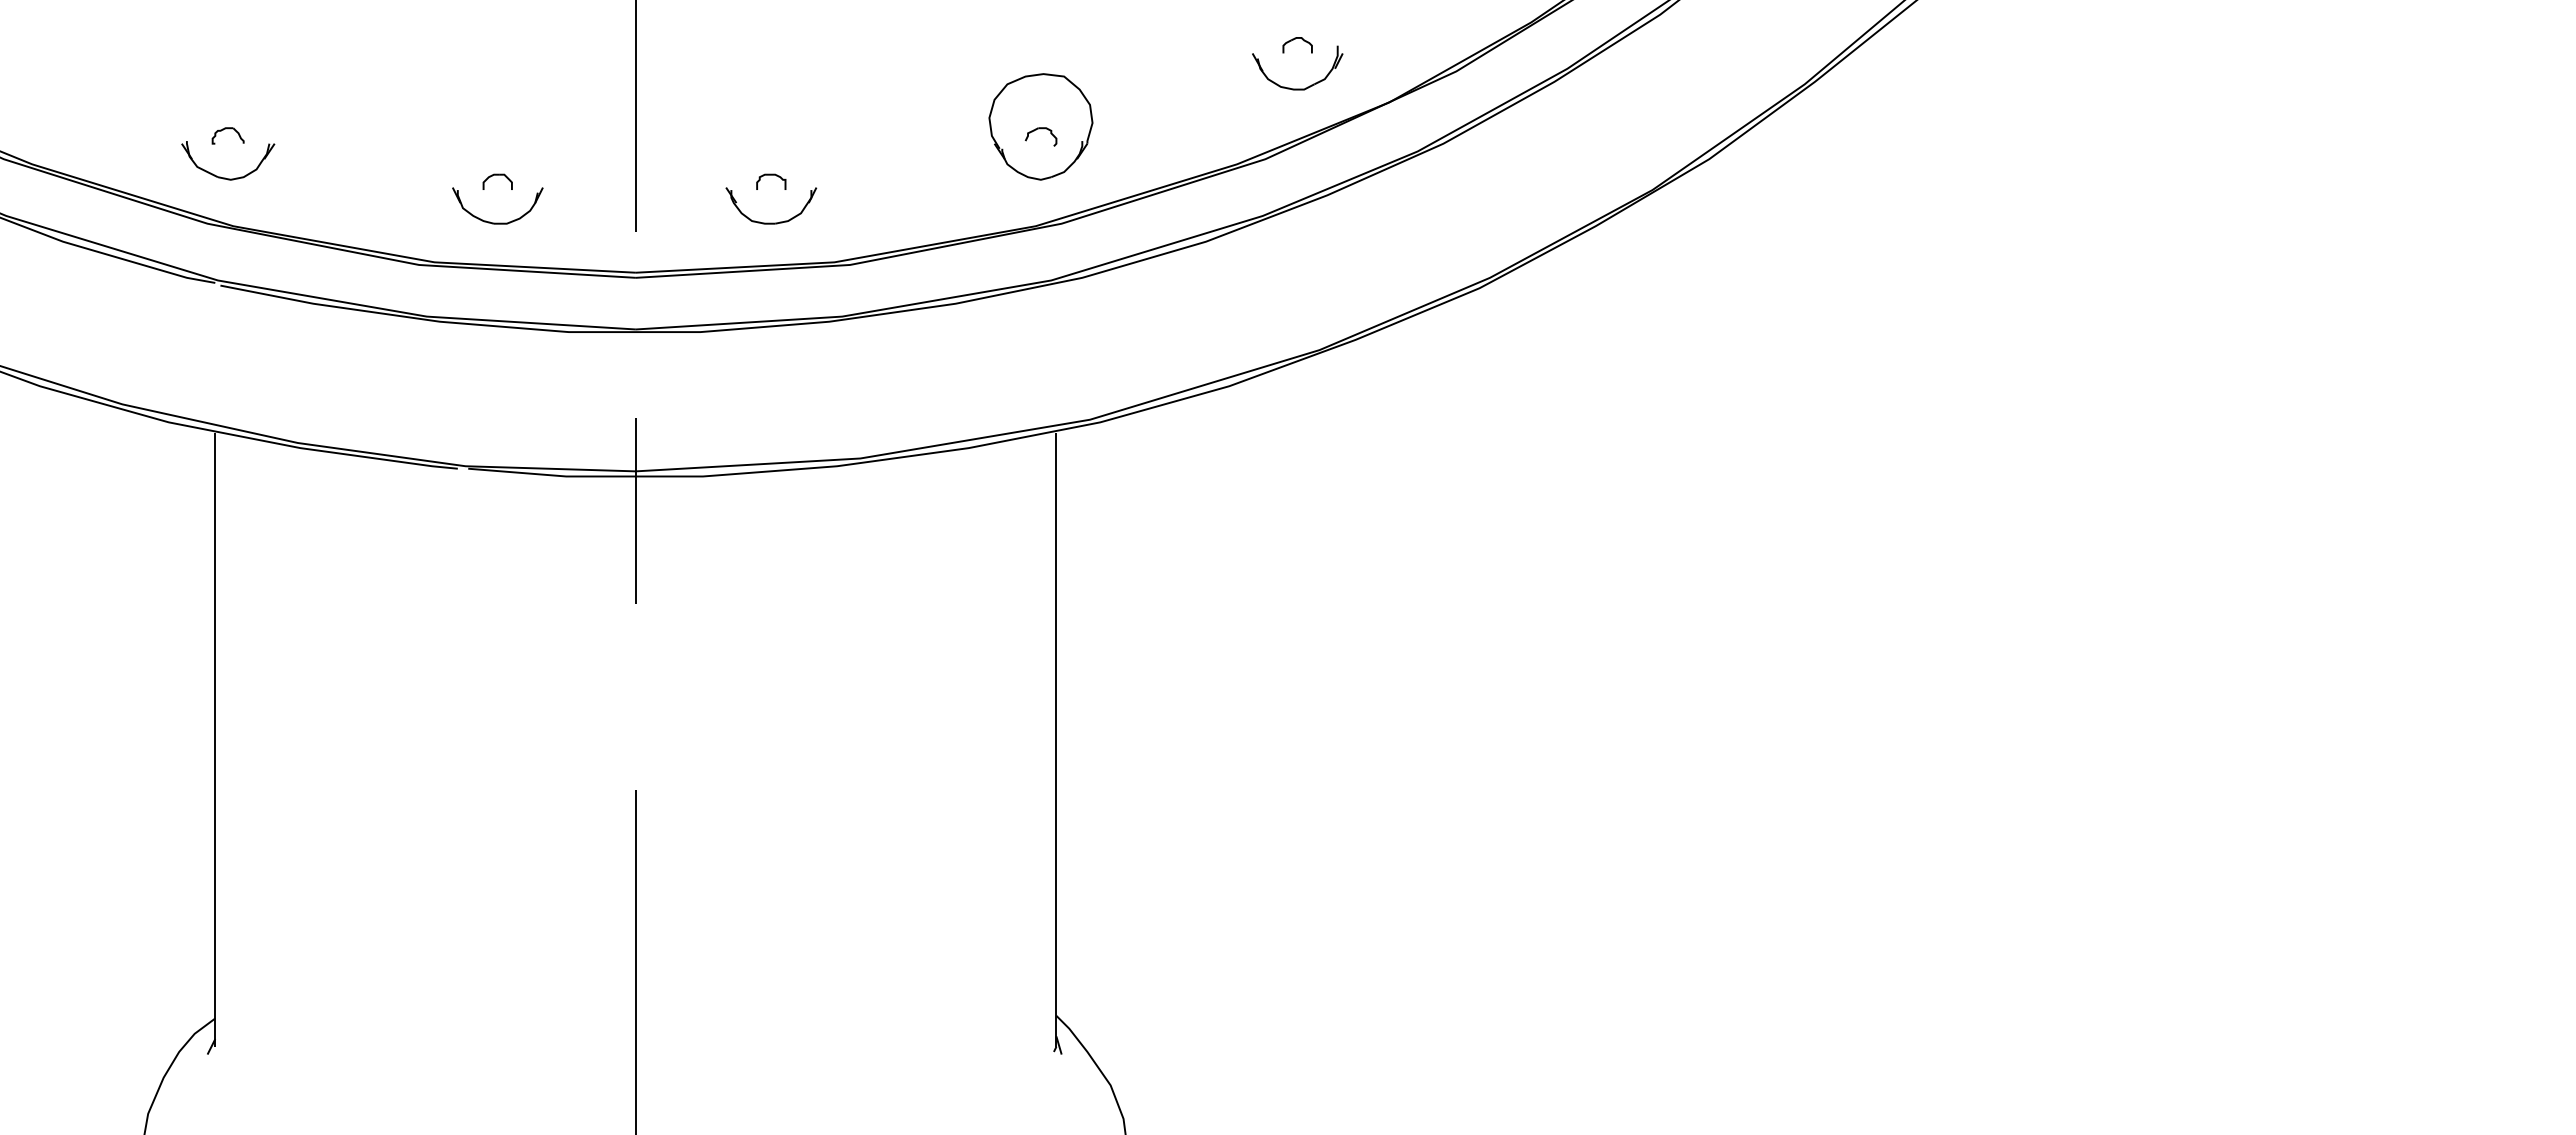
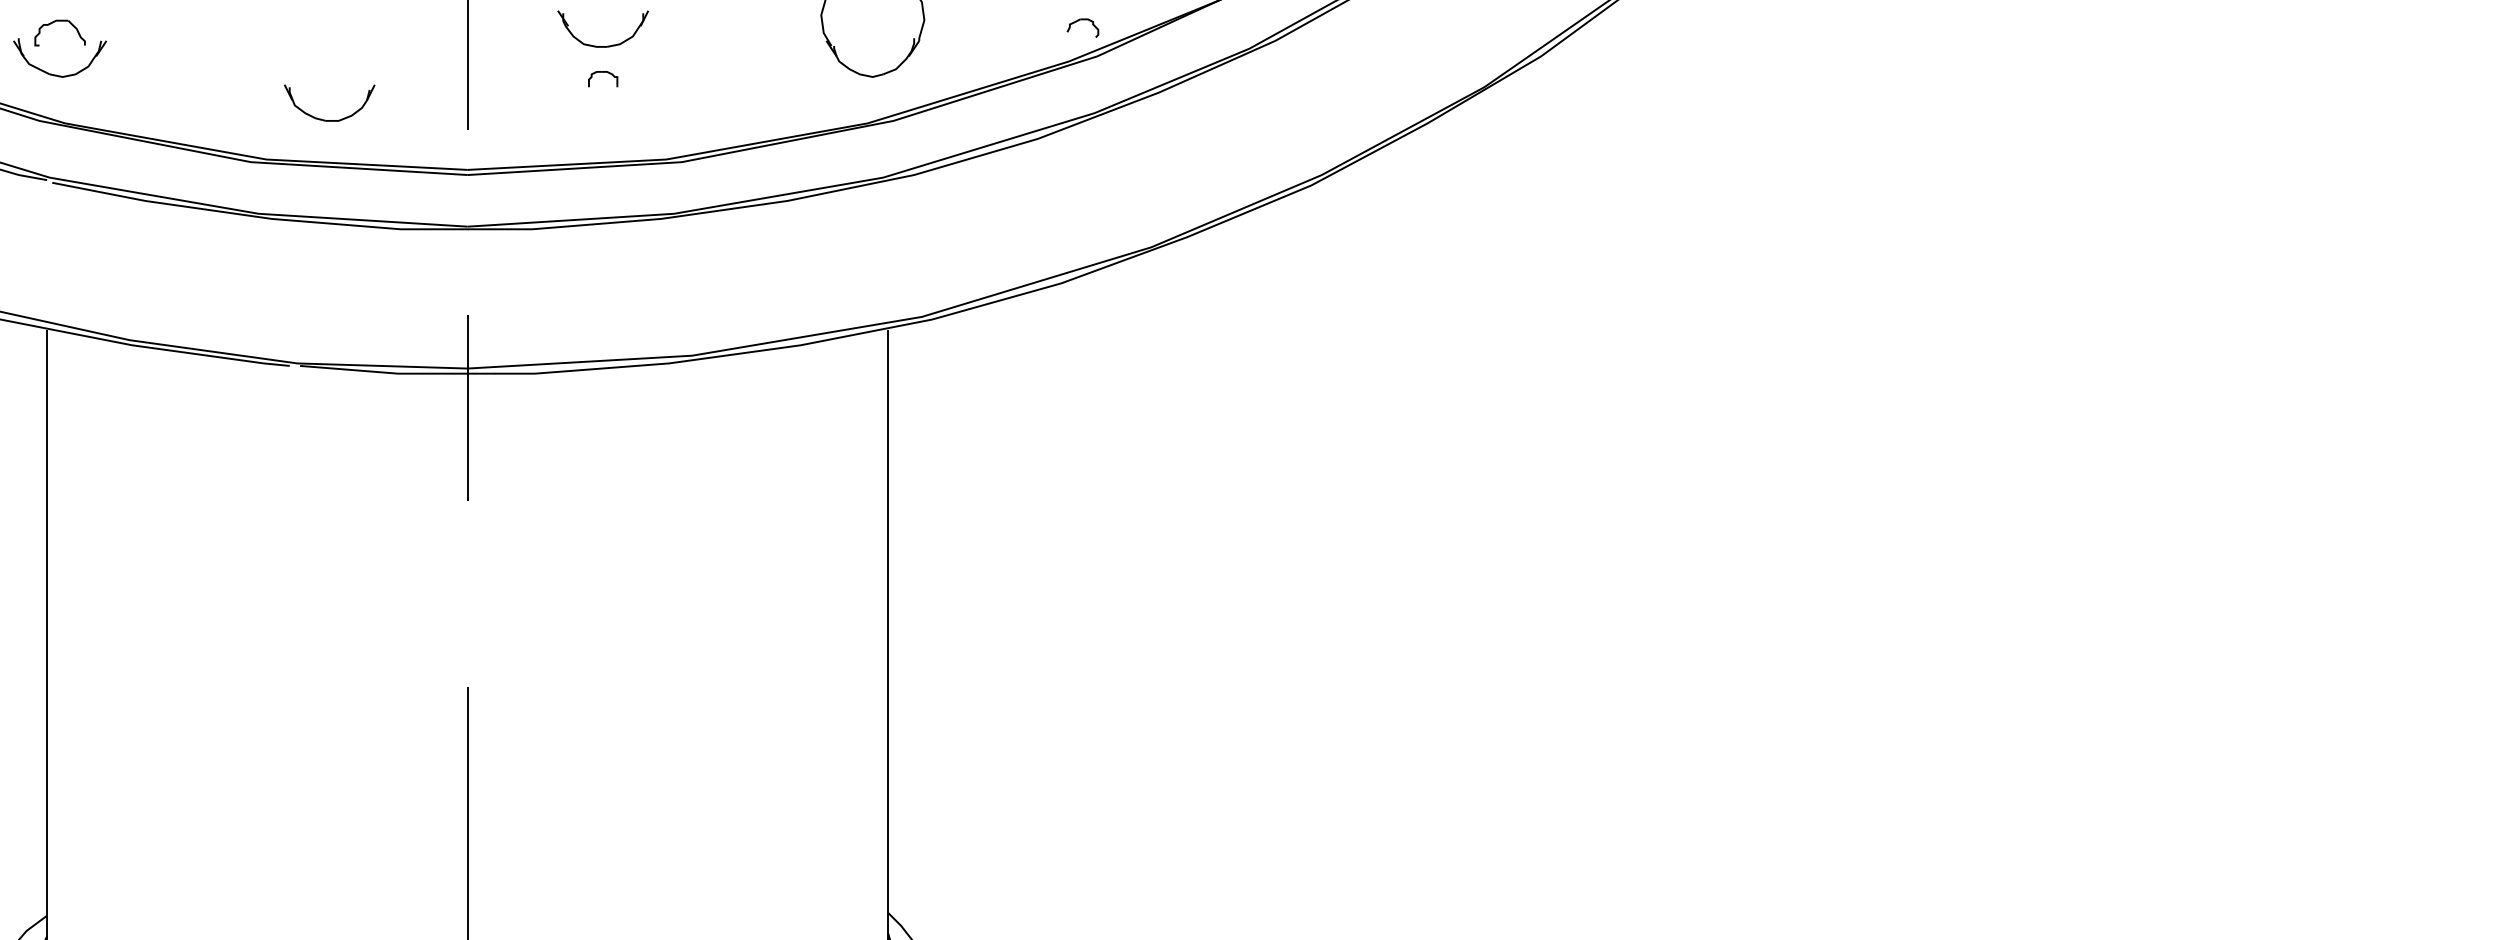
part: (1040, 129) -> (1082, 20), moved
part: (227, 135) -> (59, 32), size x1.6
part: (497, 181) -> (329, 78), removed
part: (771, 222) -> (603, 45), moved

